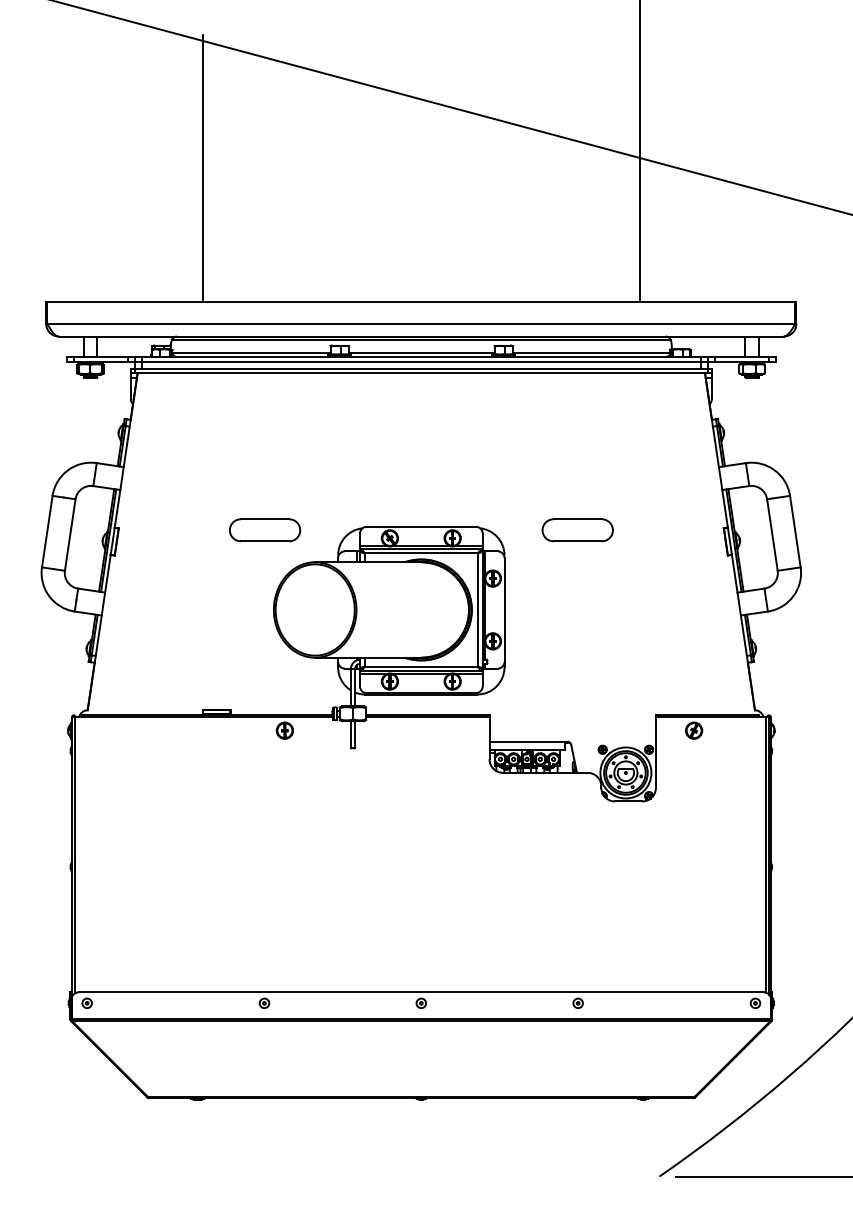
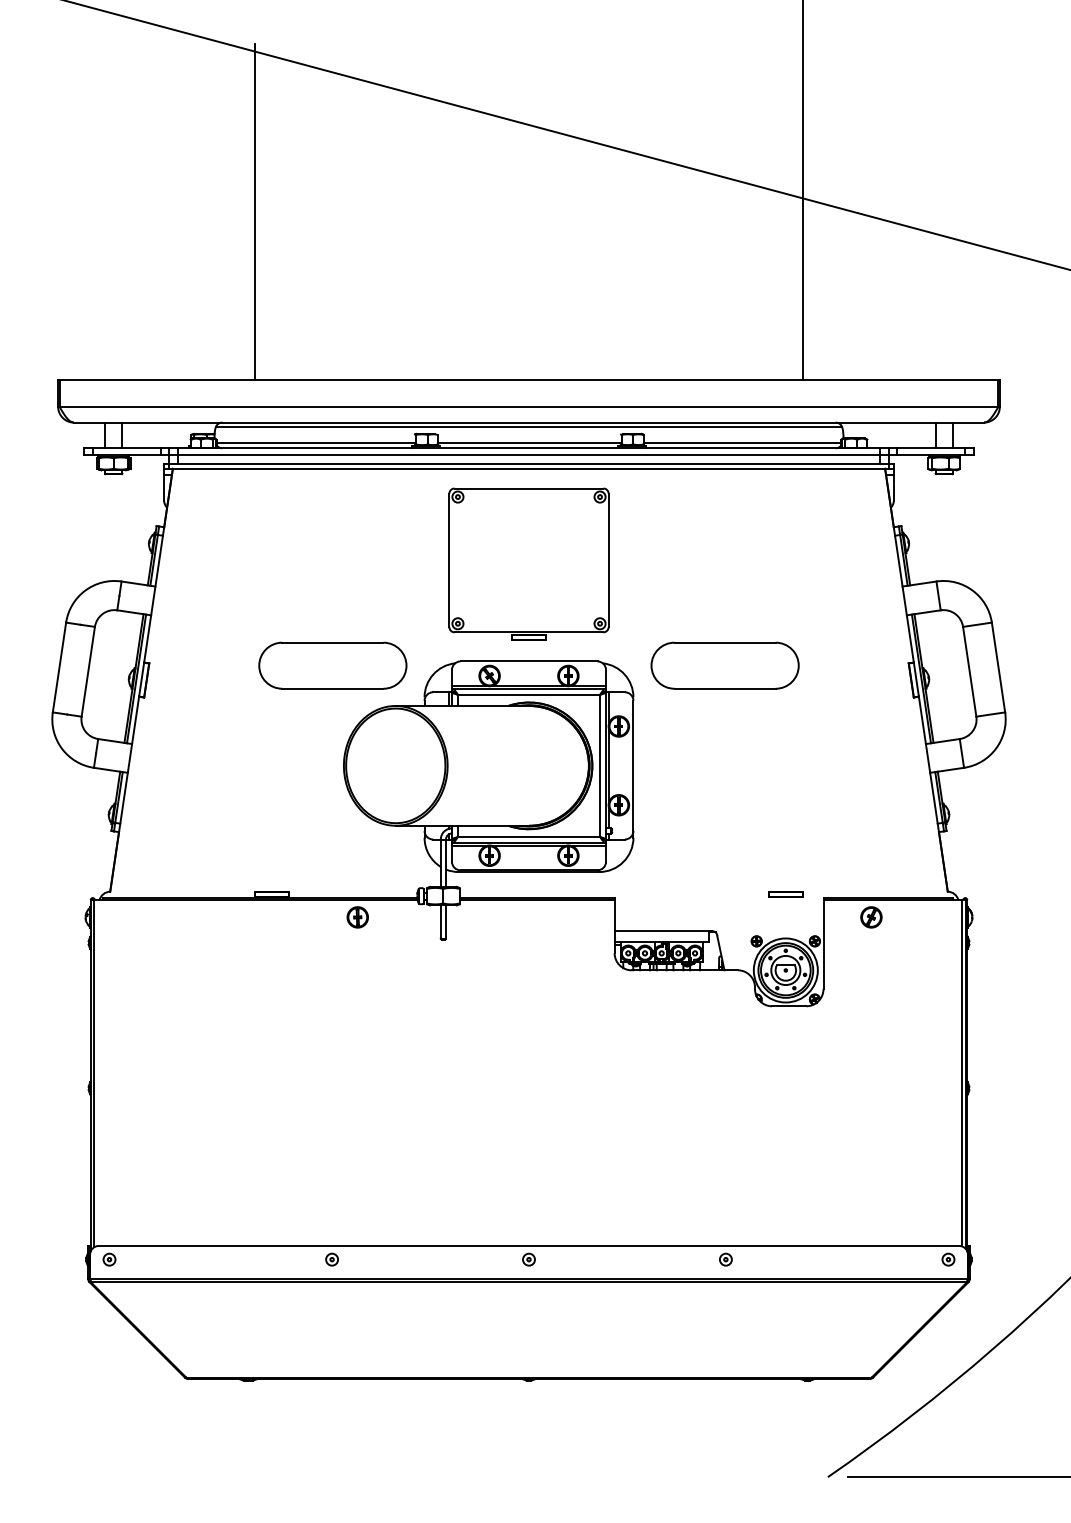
part: (421, 449) -> (529, 564), added
part: (264, 530) -> (332, 666), size x1.67
part: (577, 530) -> (725, 666), size x1.67
part: (625, 711) -> (785, 893), added

